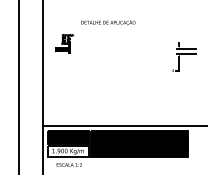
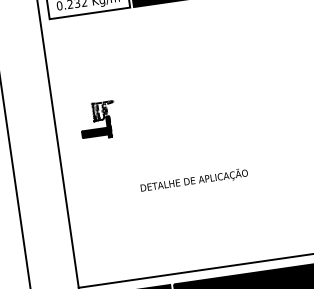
text: (108, 22) -> (194, 180), moved

